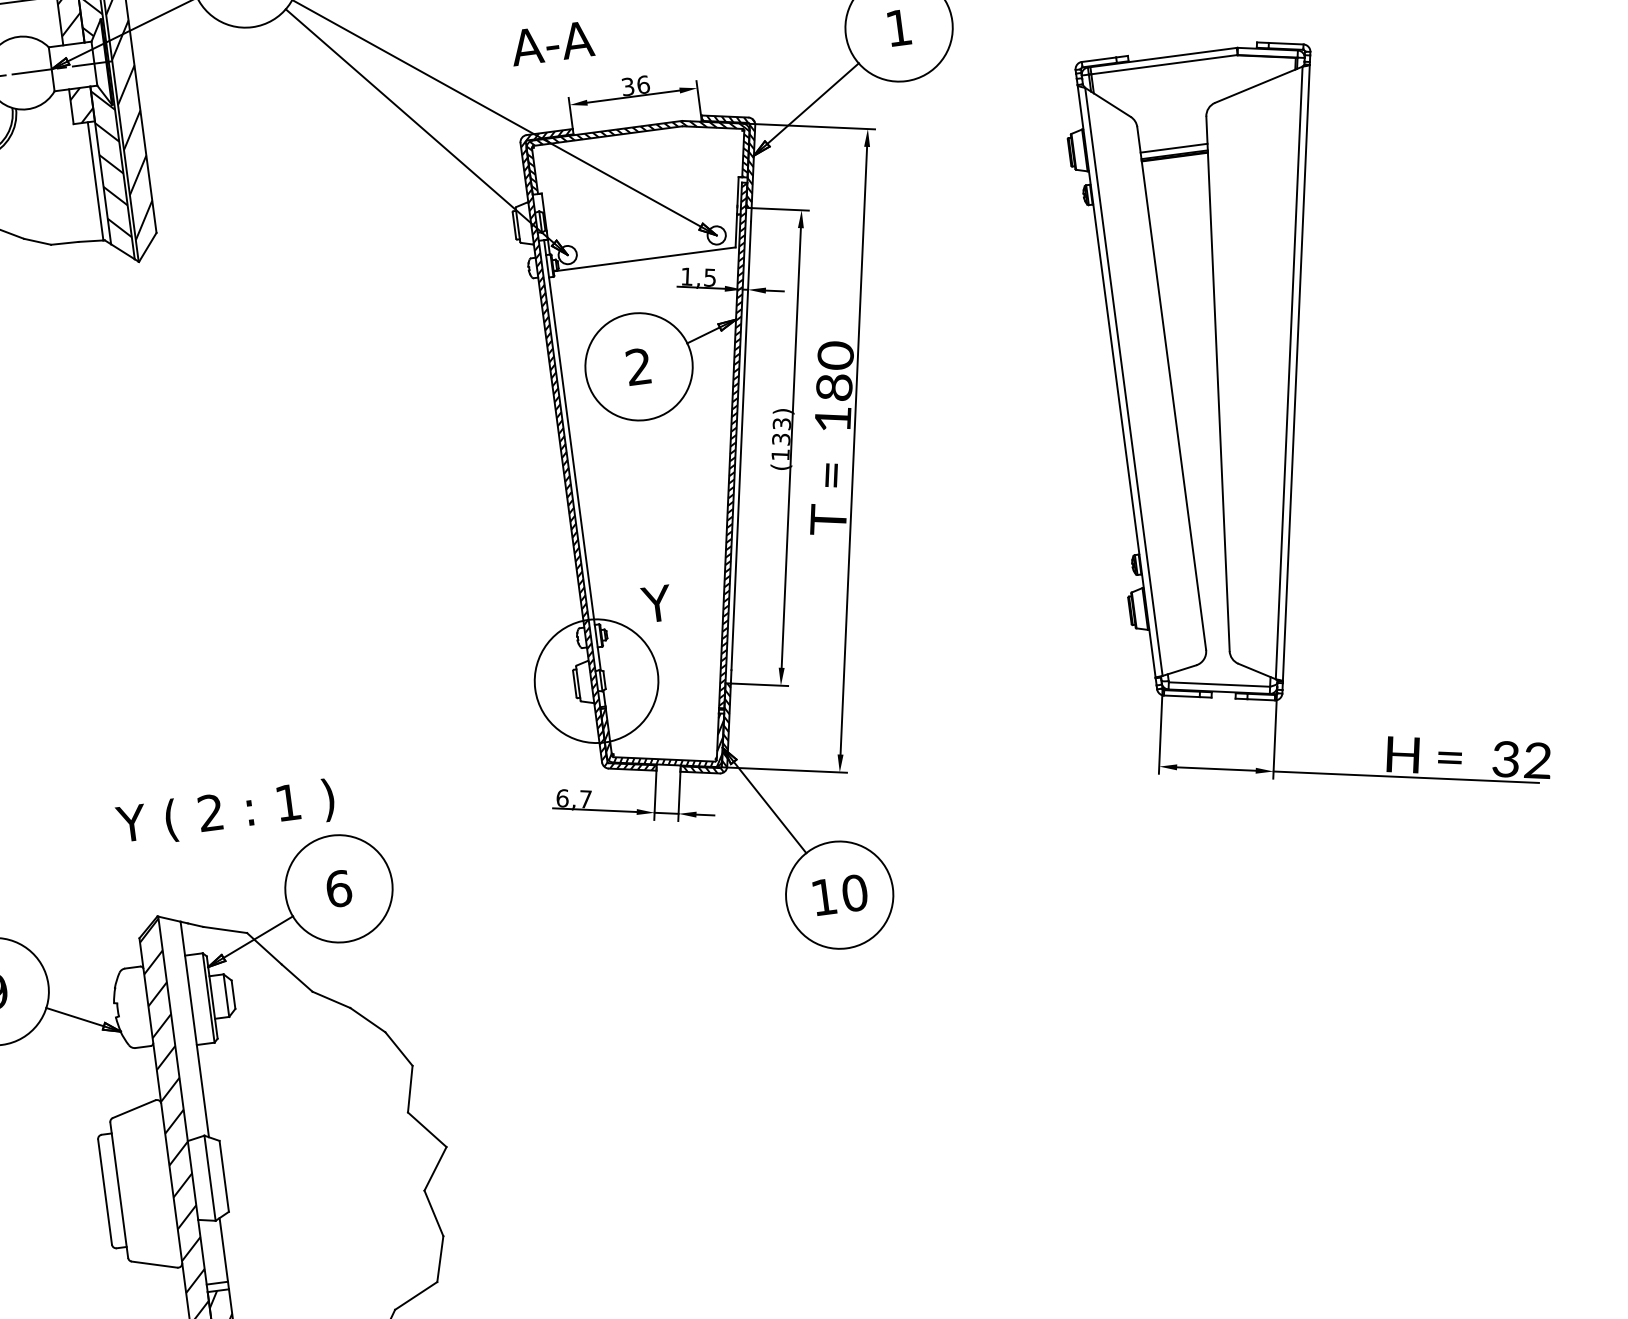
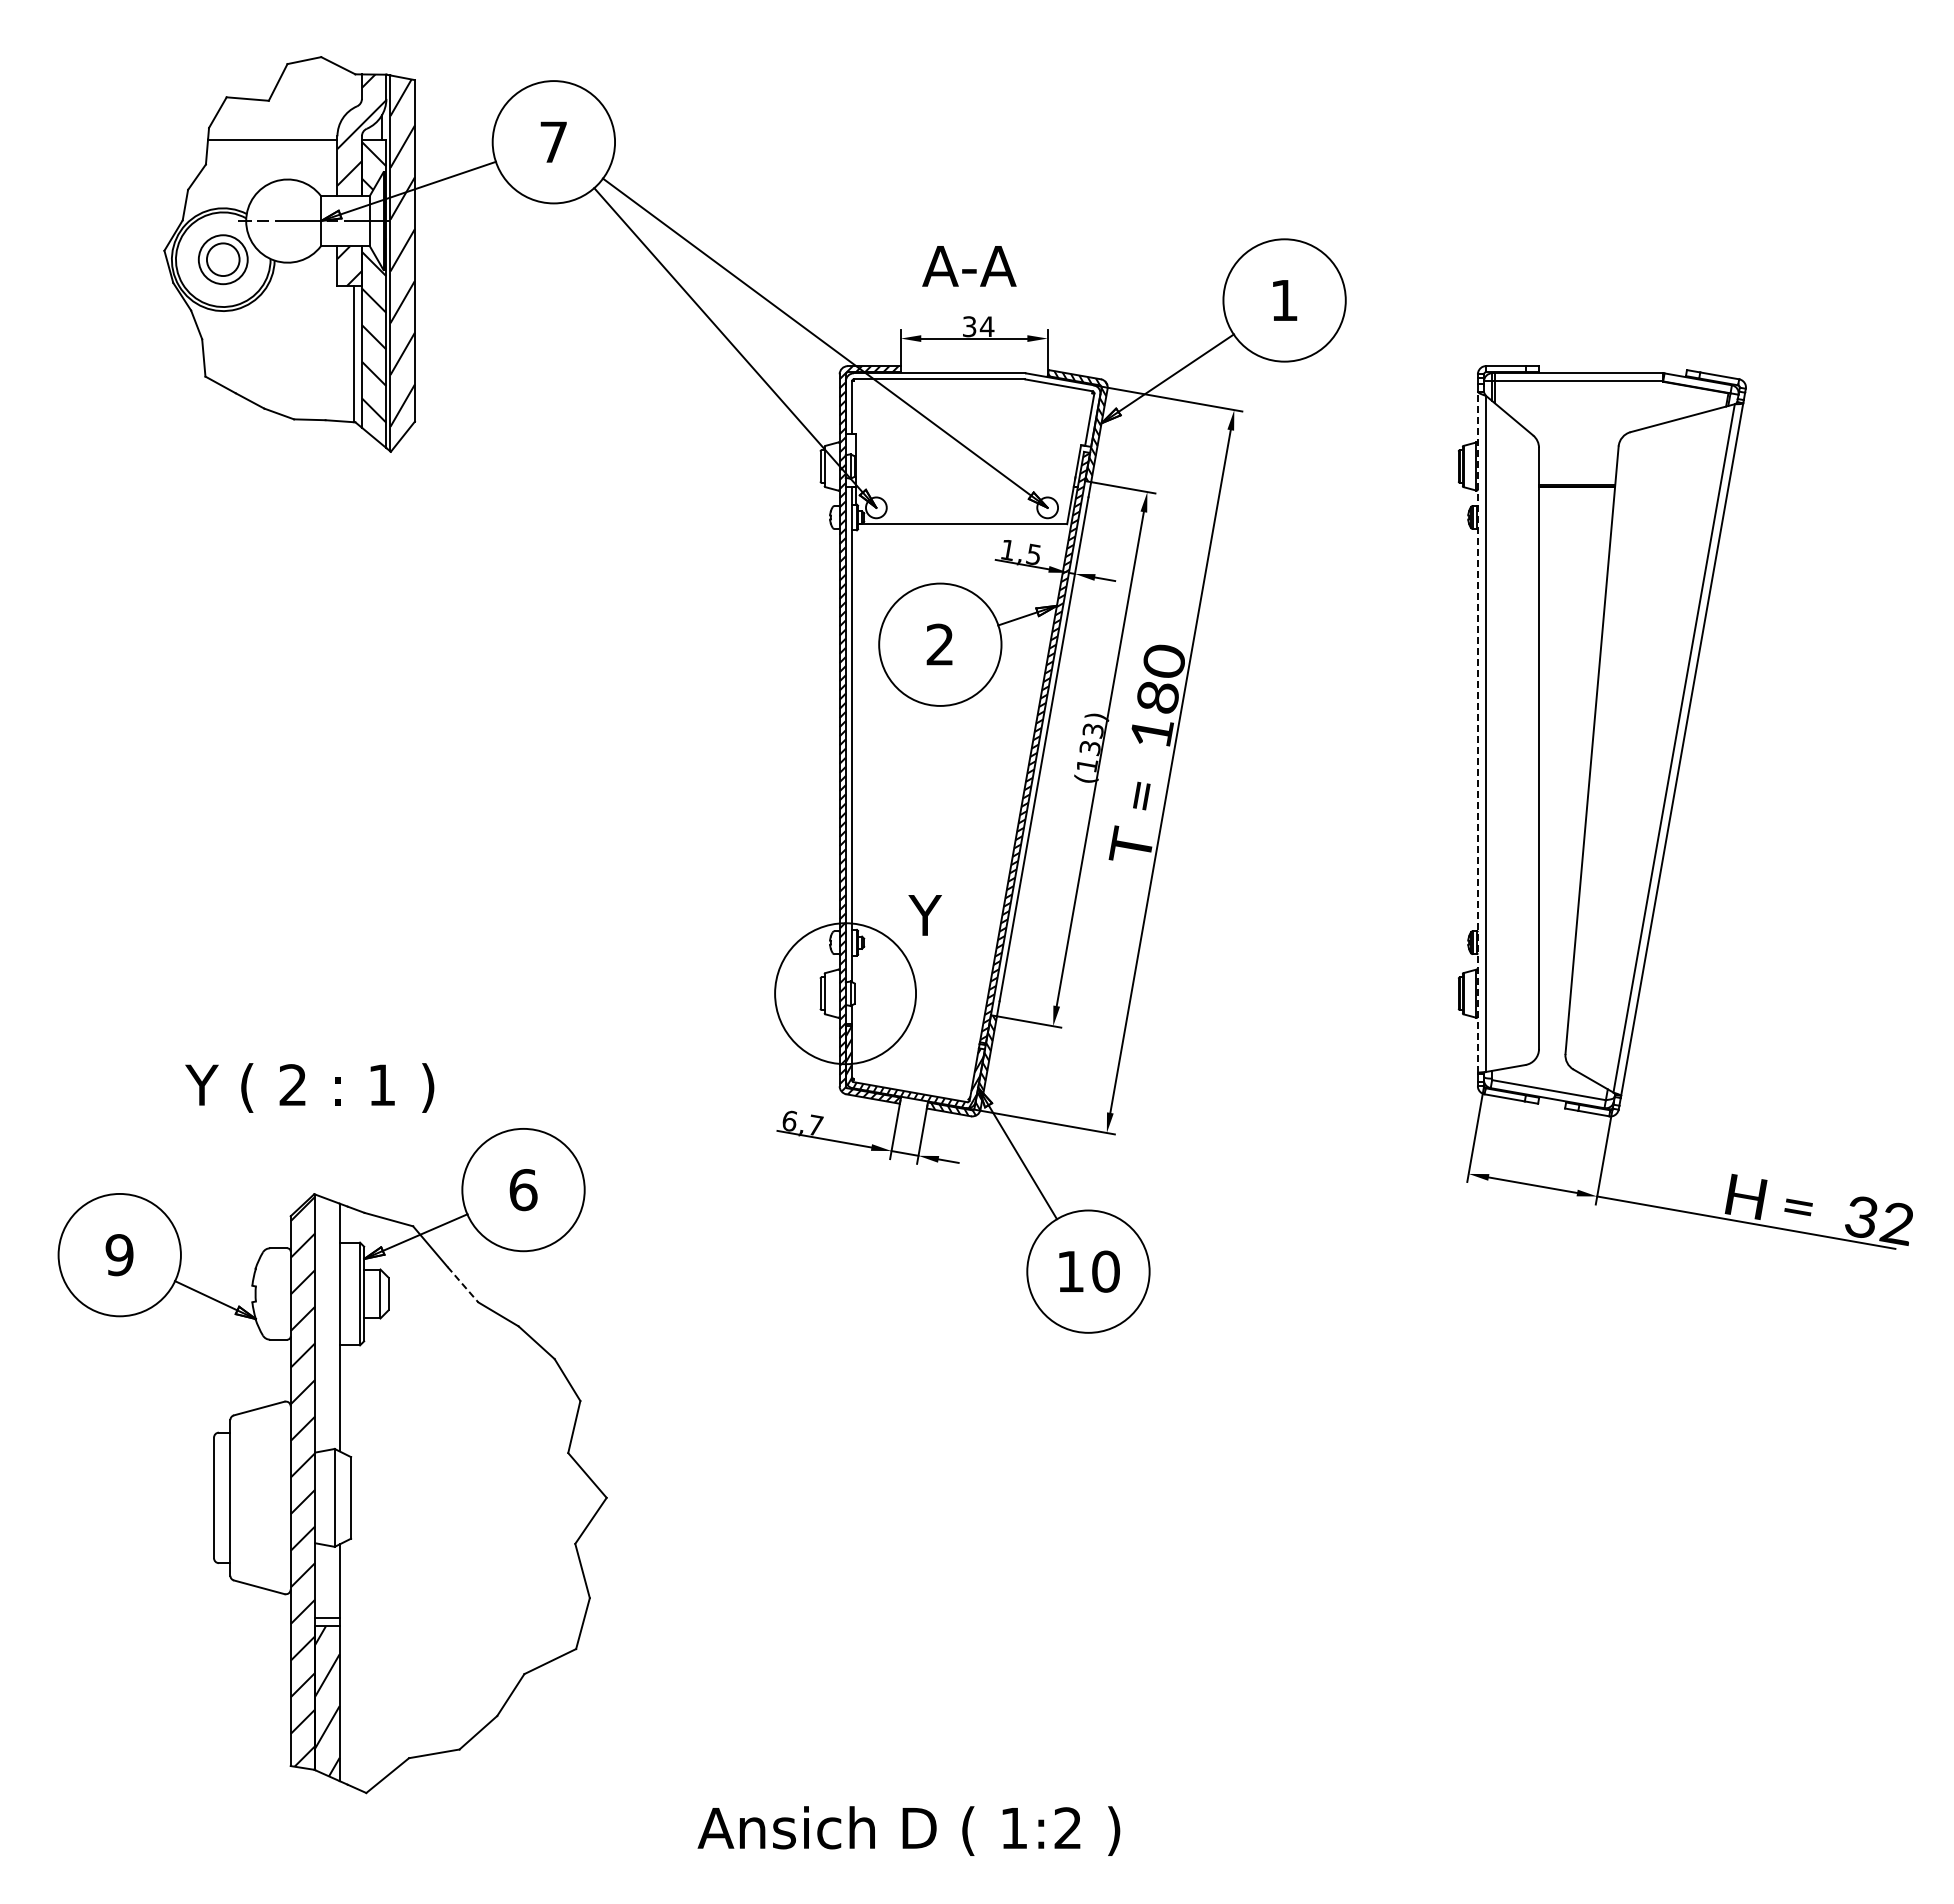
text: (552, 43) -> (969, 266), moved
text: (642, 84) -> (986, 326), 36 -> 34
line: (1174, 148) -> (1577, 477), removed
hatch: (640, 158) -> (972, 409), removed
line: (1116, 381) -> (1477, 732), solid -> dashed
text: (225, 813) -> (309, 1087), moved
line: (297, 978) -> (463, 1285), solid -> dashed

